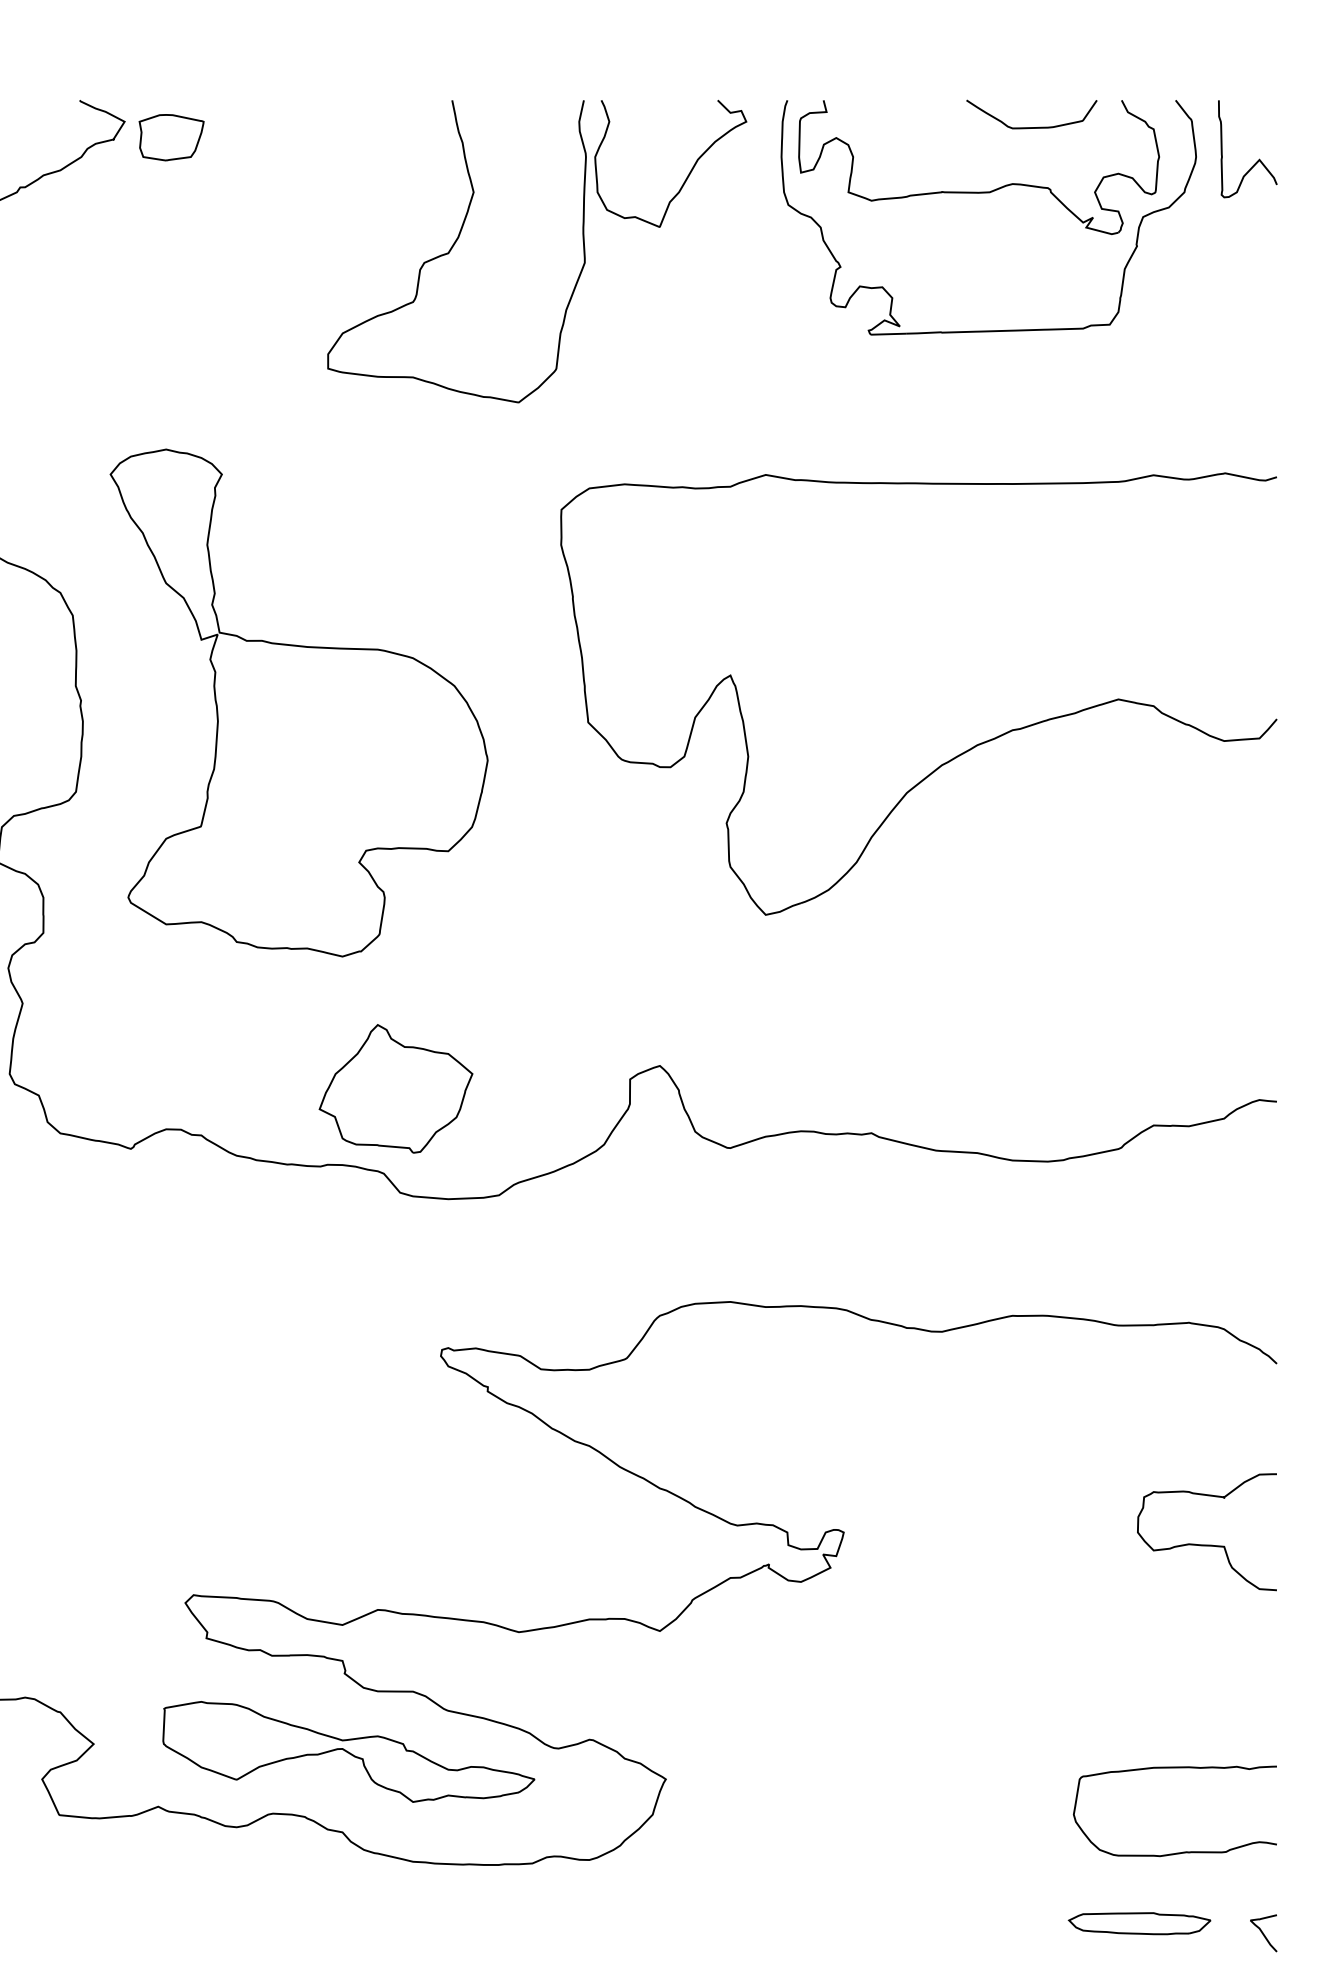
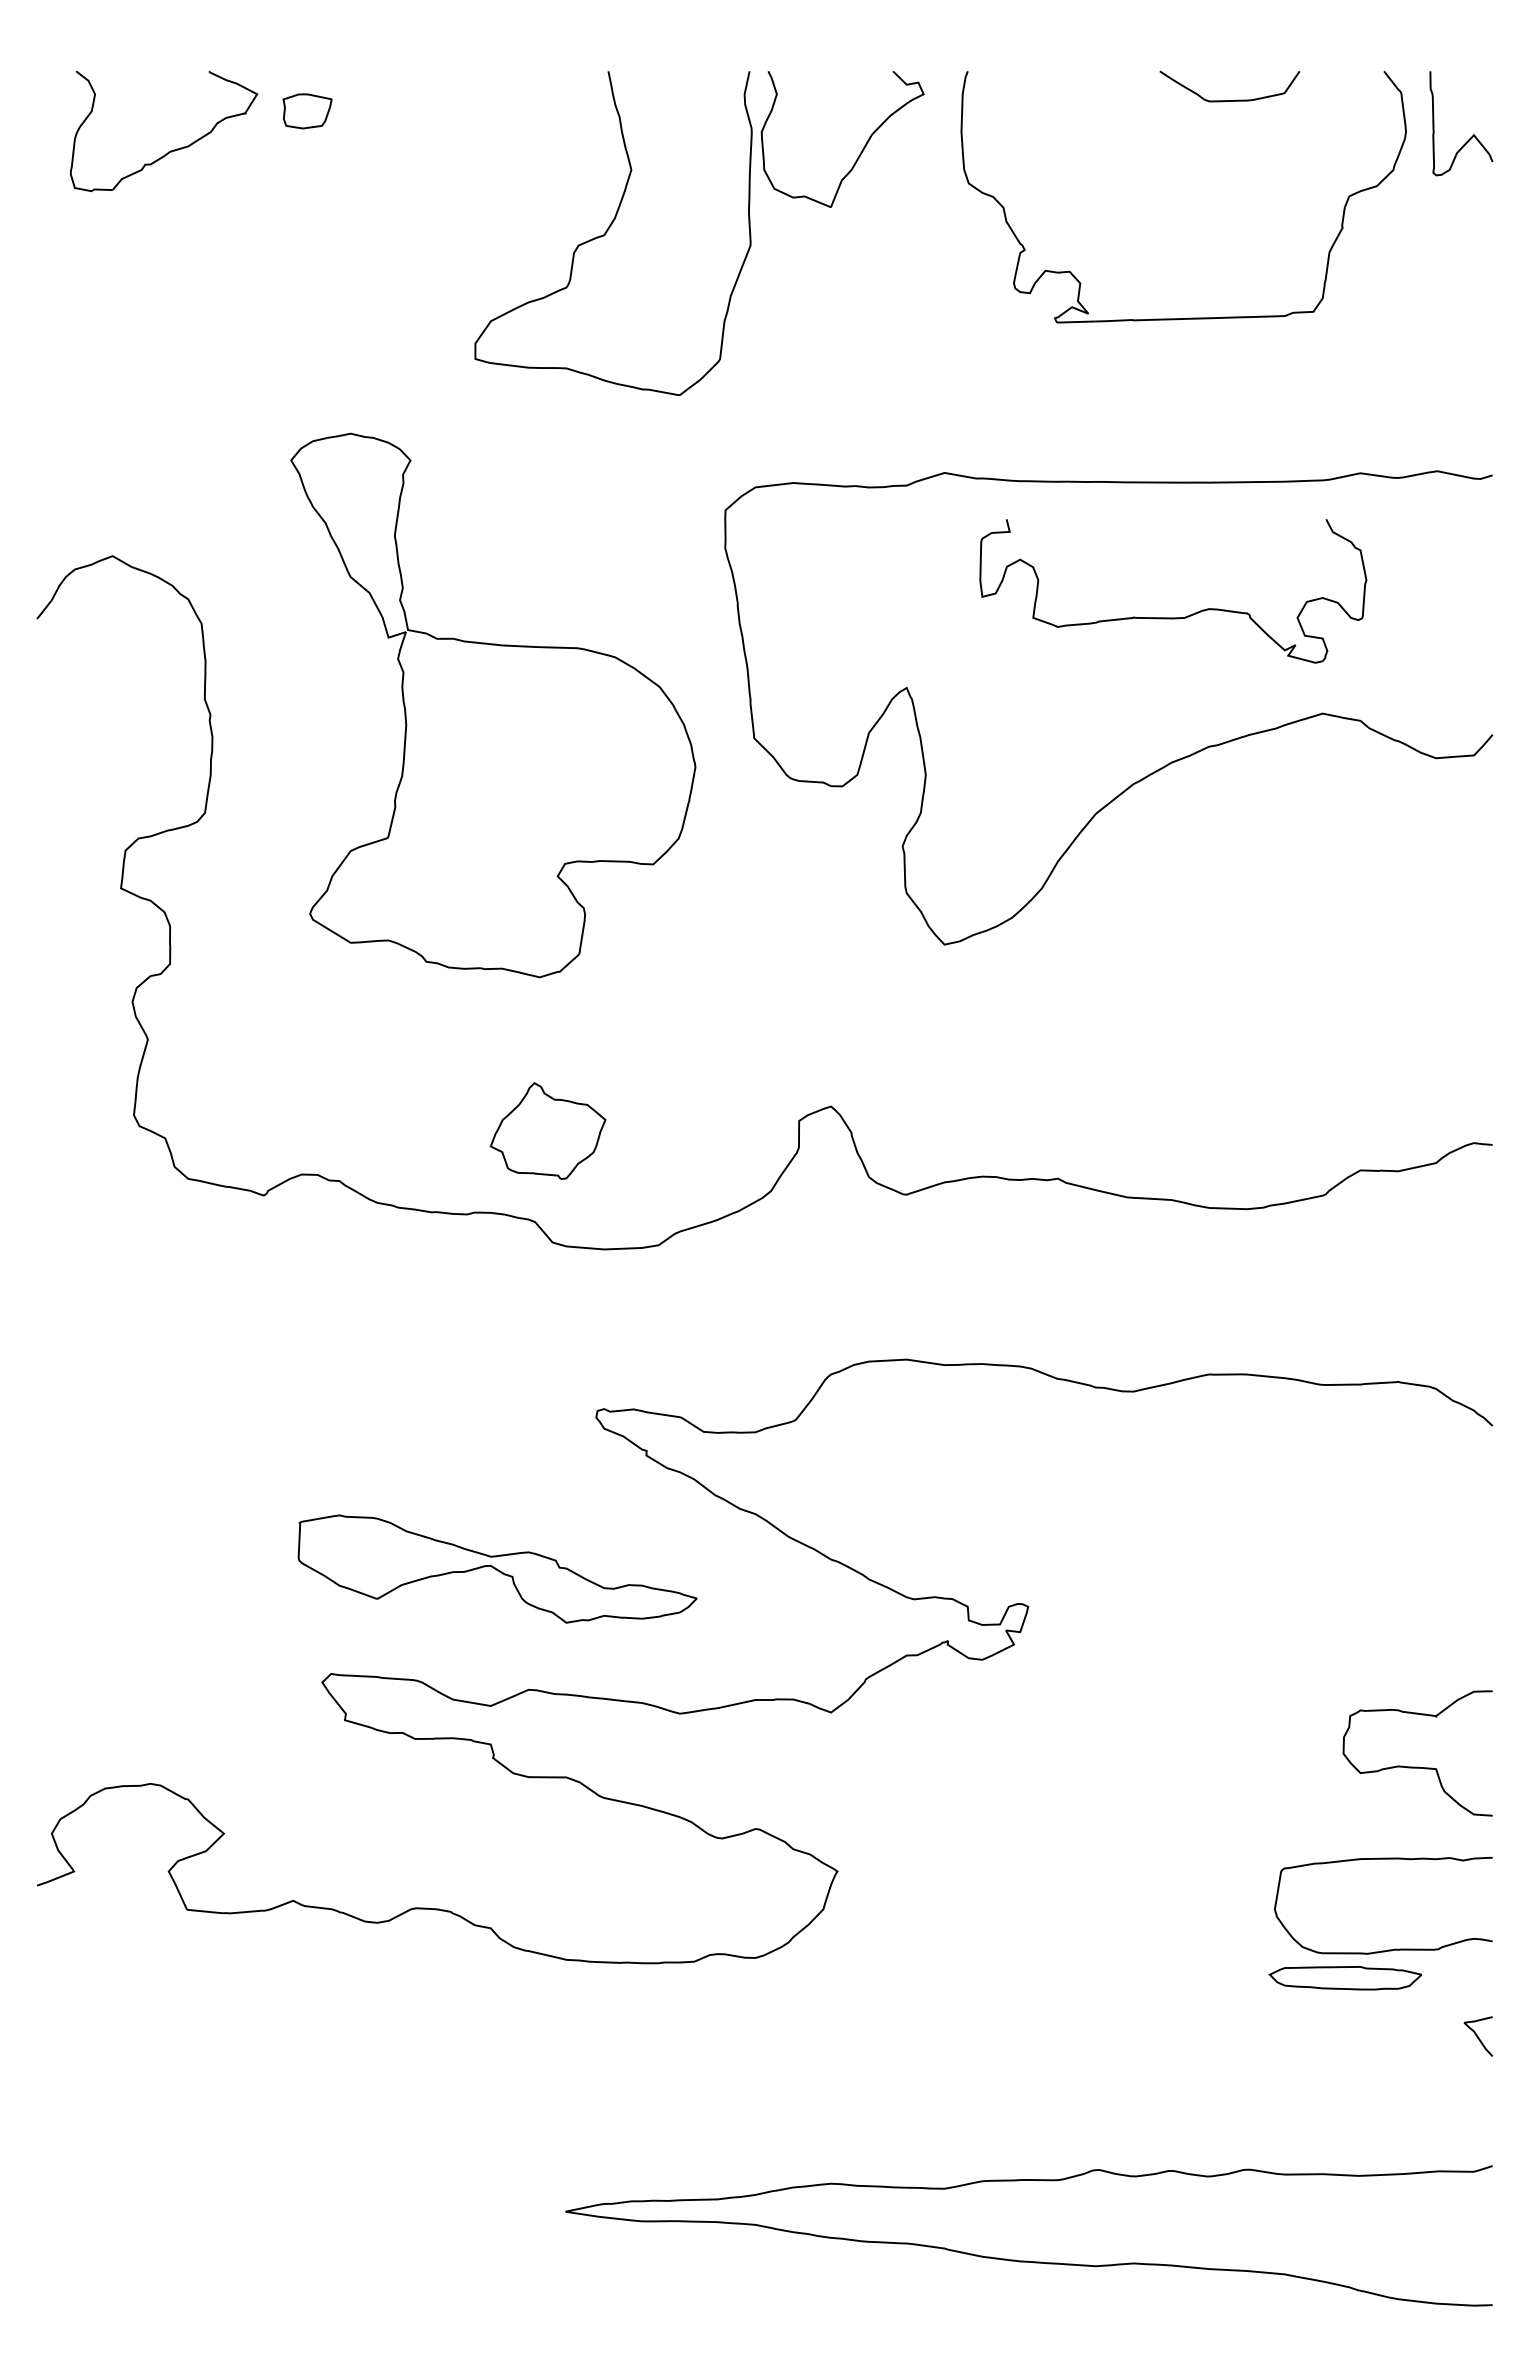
part: (171, 137) -> (307, 111), size x0.7
part: (979, 191) -> (1173, 617), moved
part: (299, 703) -> (493, 705), moved
part: (395, 1088) -> (547, 1130), size x0.7
curve: (1206, 1544) -> (1417, 1766), moved
part: (348, 1751) -> (497, 1568), moved
part: (1139, 1923) -> (1345, 1978), moved

